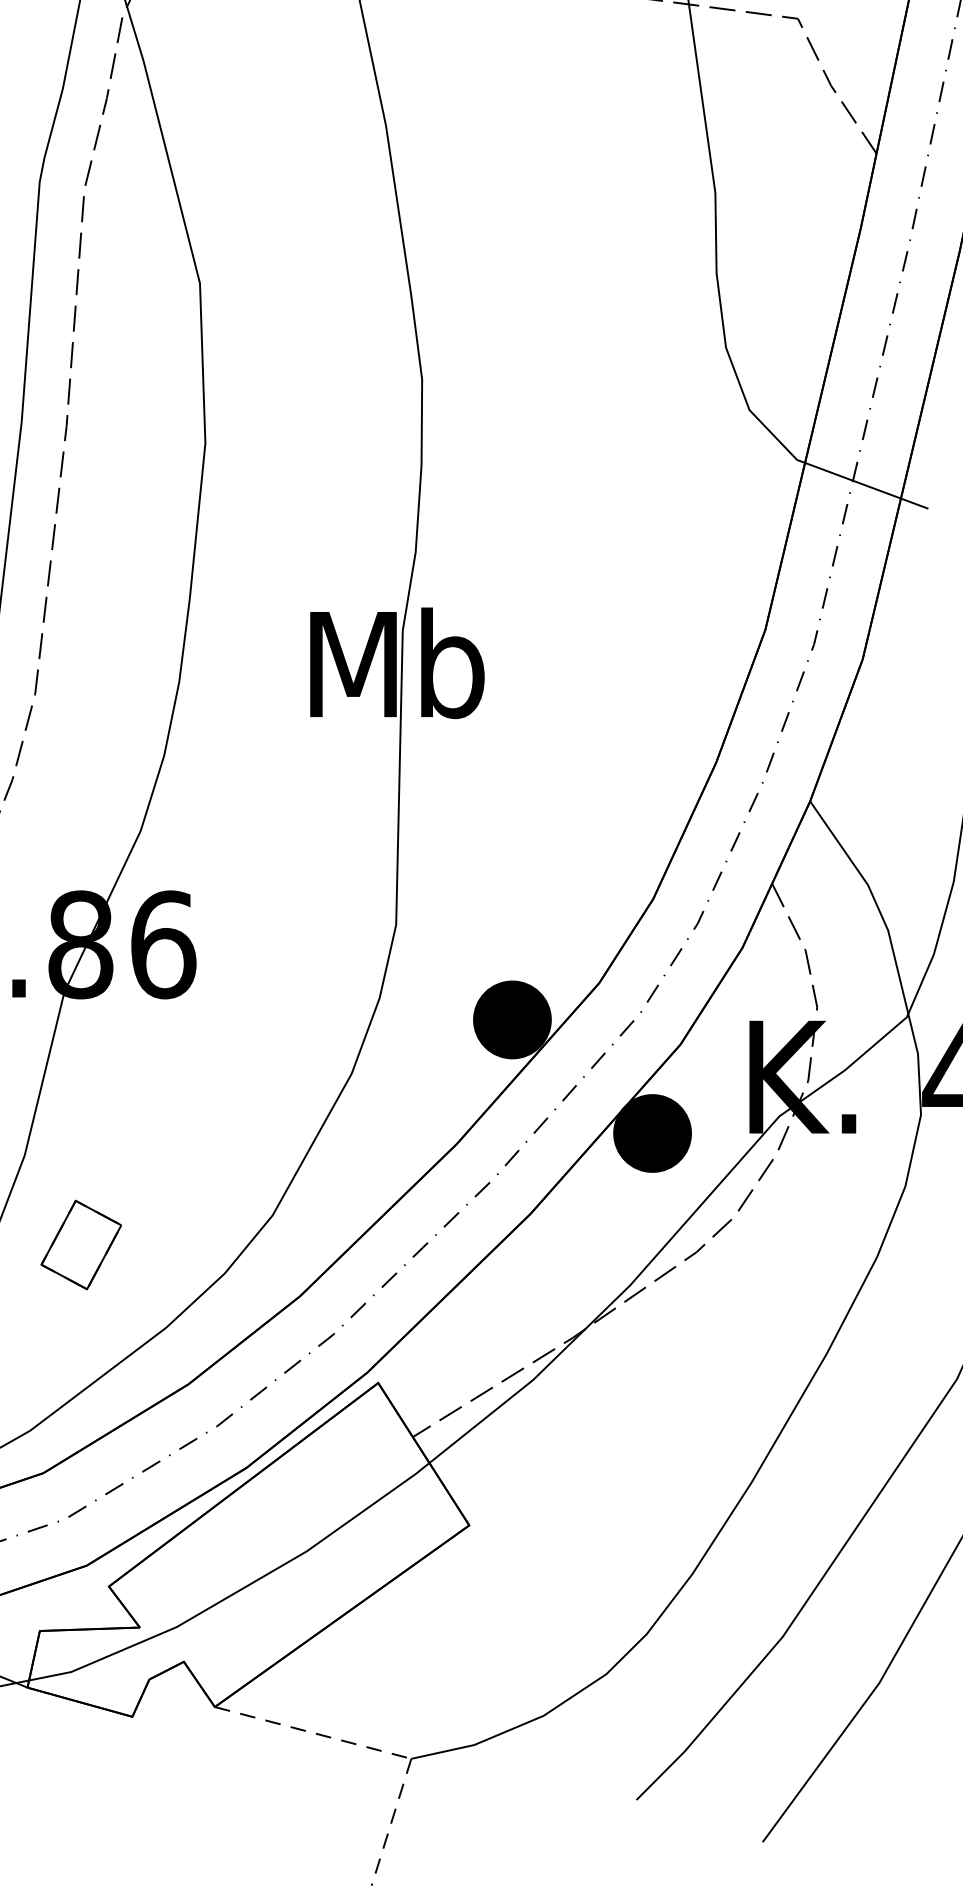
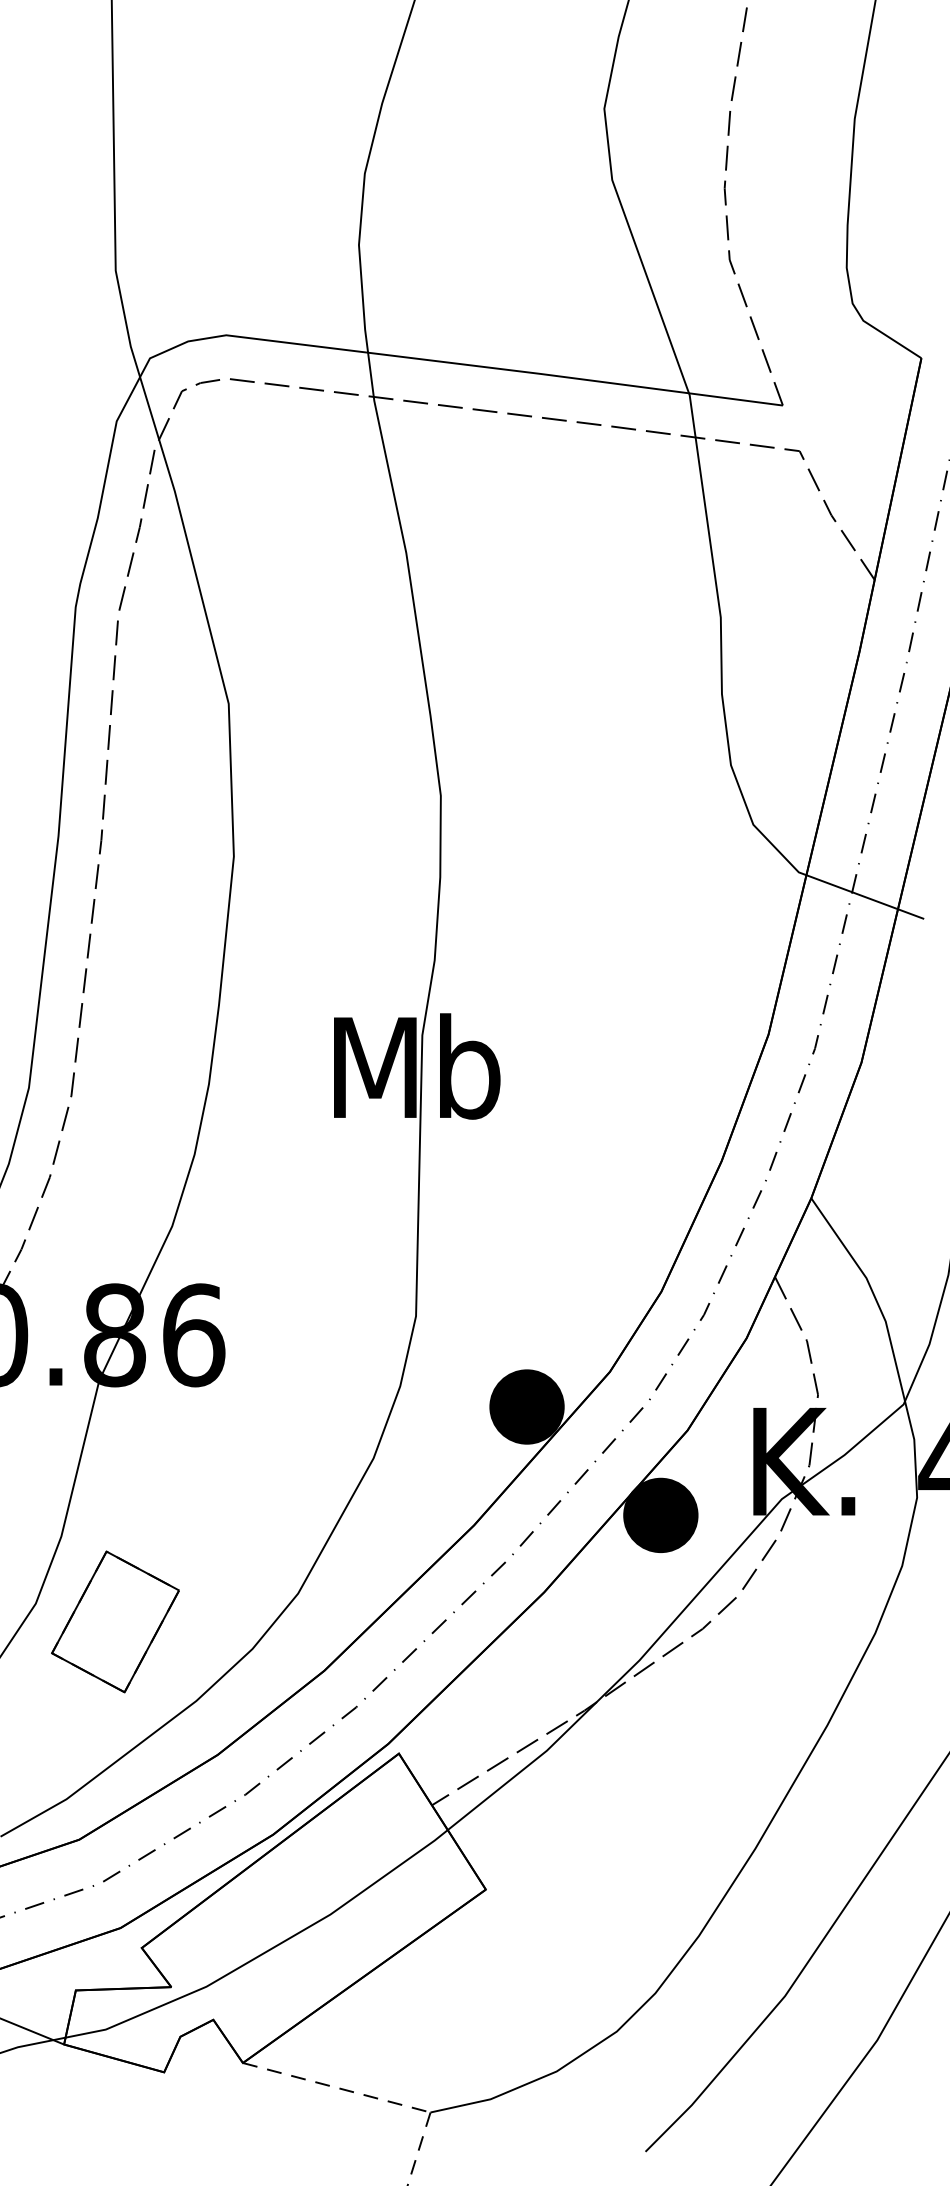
part: (81, 1244) -> (115, 1621), size x1.67

